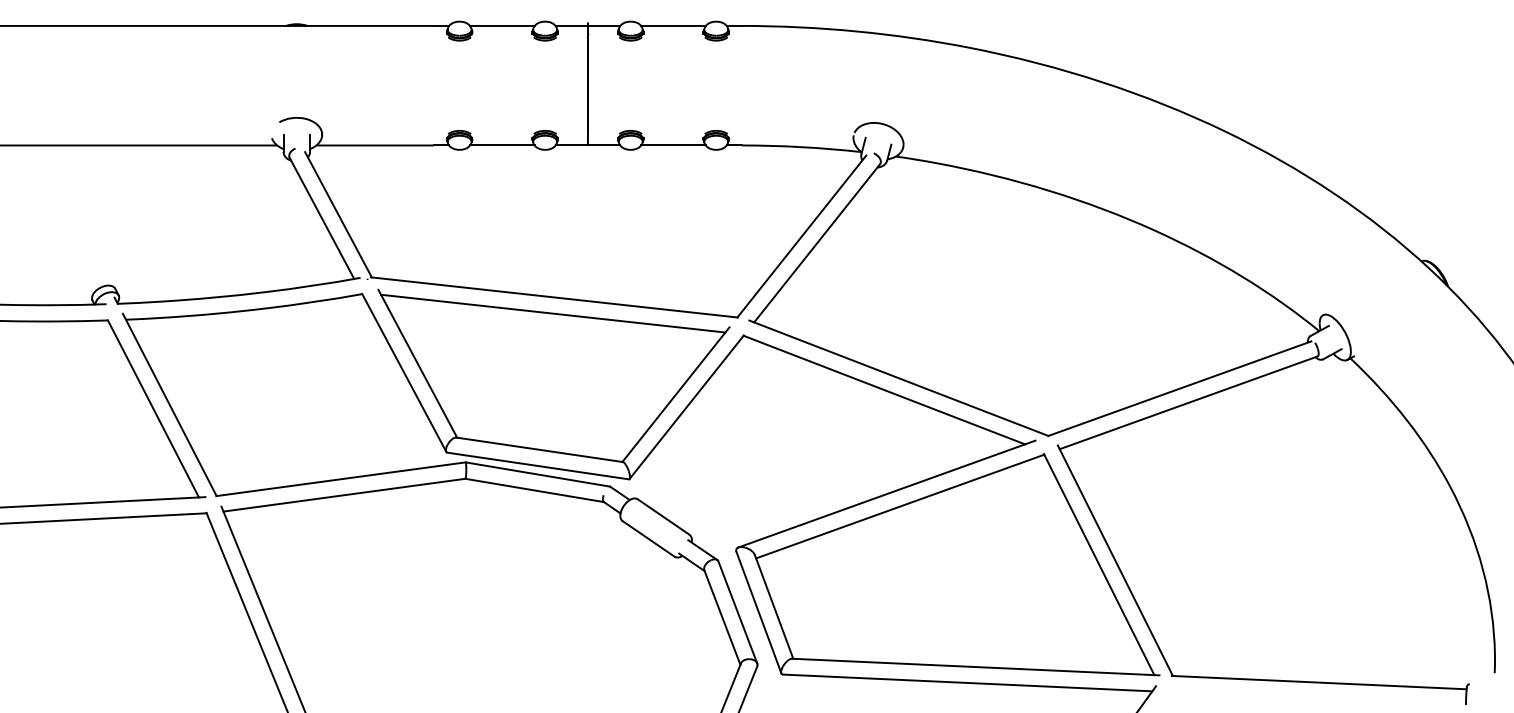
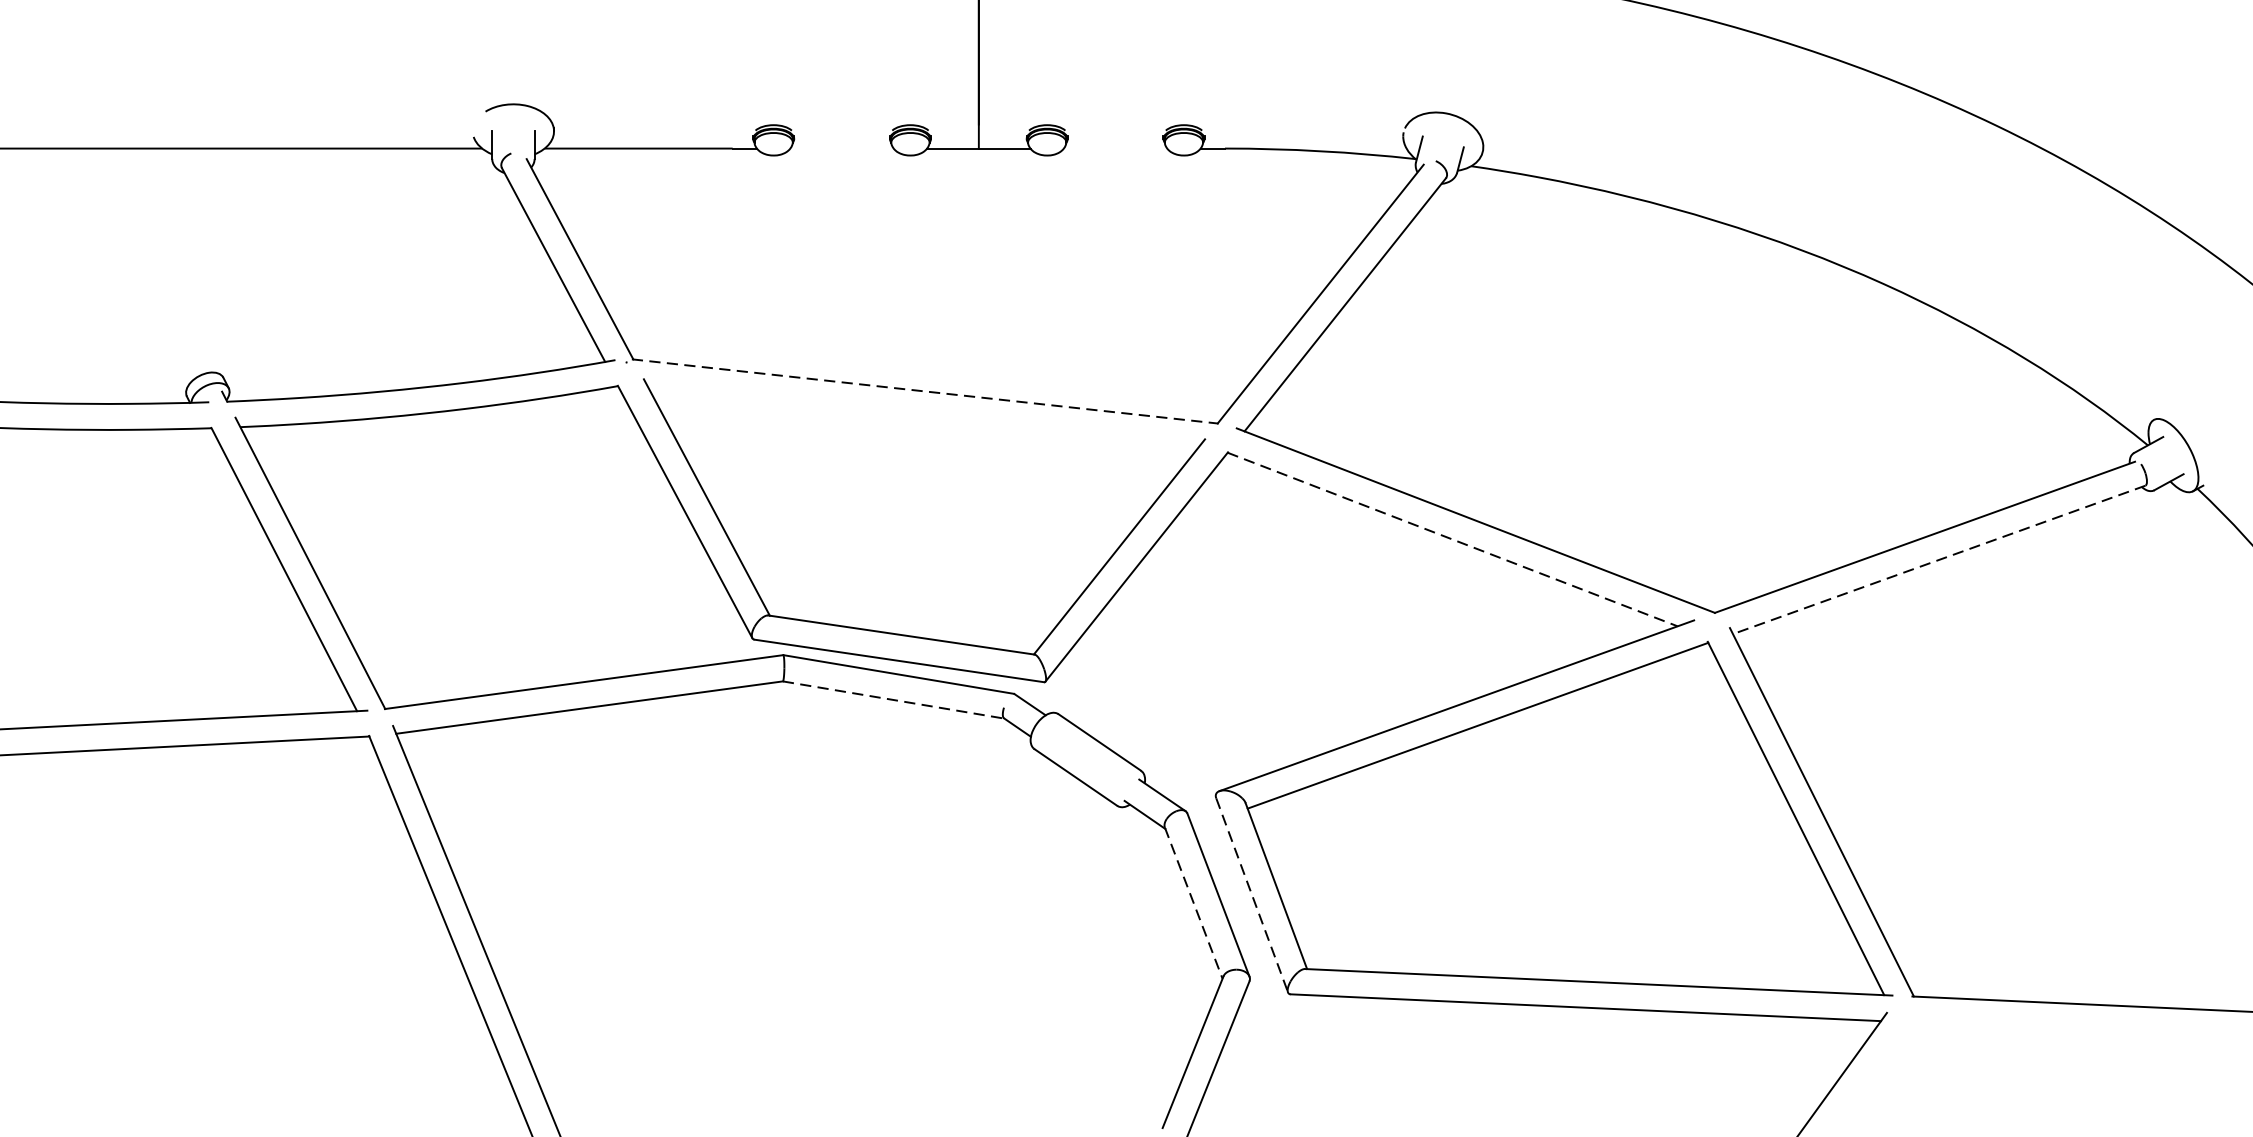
line: (502, 145) -> (842, 148), removed
line: (673, 145) -> (1115, 148), removed
line: (554, 297) -> (925, 391), solid -> dashed
line: (553, 313) -> (923, 417), removed
line: (884, 390) -> (1452, 540), solid -> dashed
line: (1188, 402) -> (1938, 559), solid -> dashed
line: (535, 490) -> (894, 700), solid -> dashed
line: (758, 612) -> (1251, 895), solid -> dashed
line: (722, 617) -> (1193, 903), solid -> dashed

